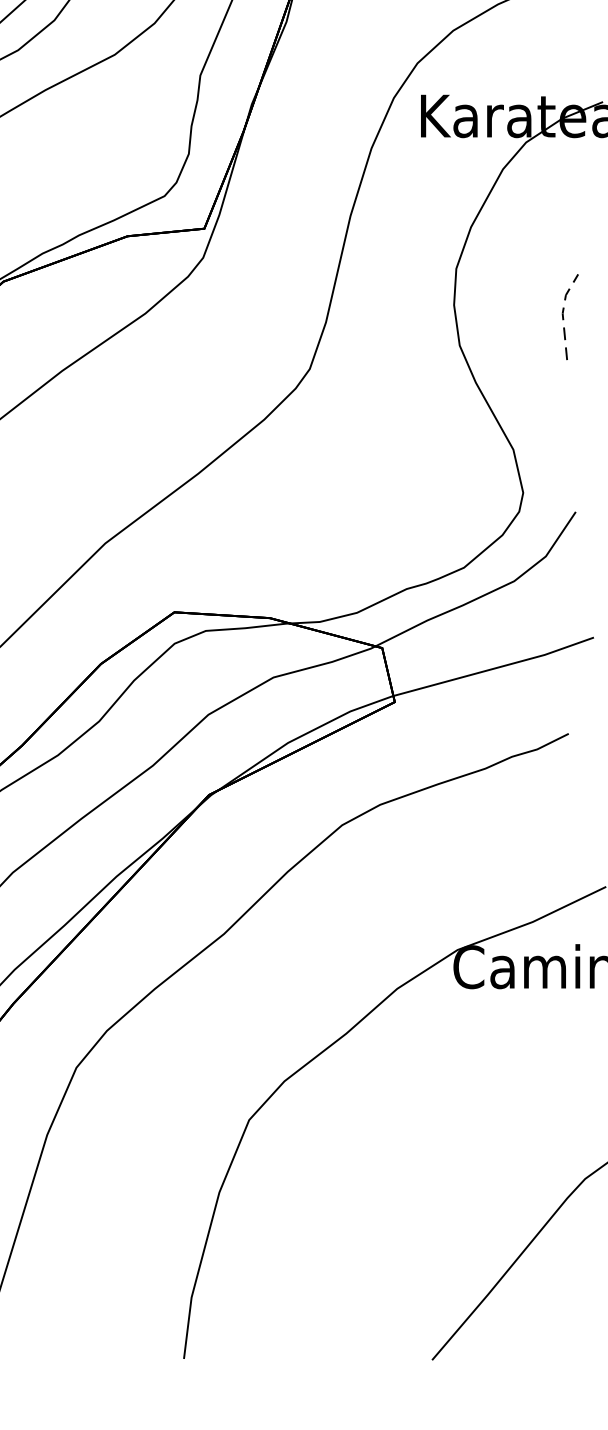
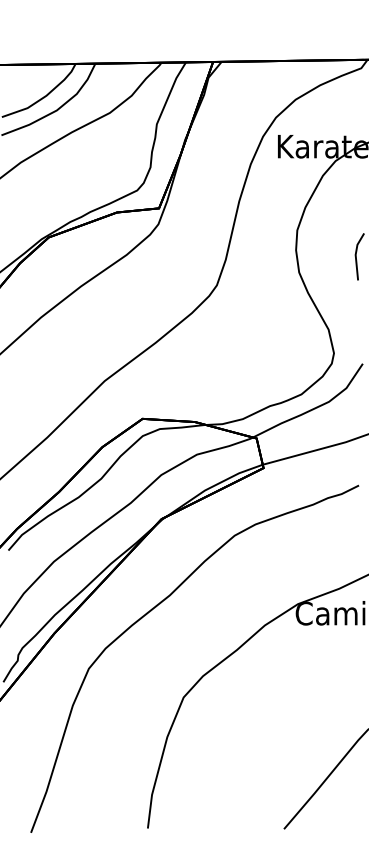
line: (562, 312) -> (355, 254), dashed -> solid

